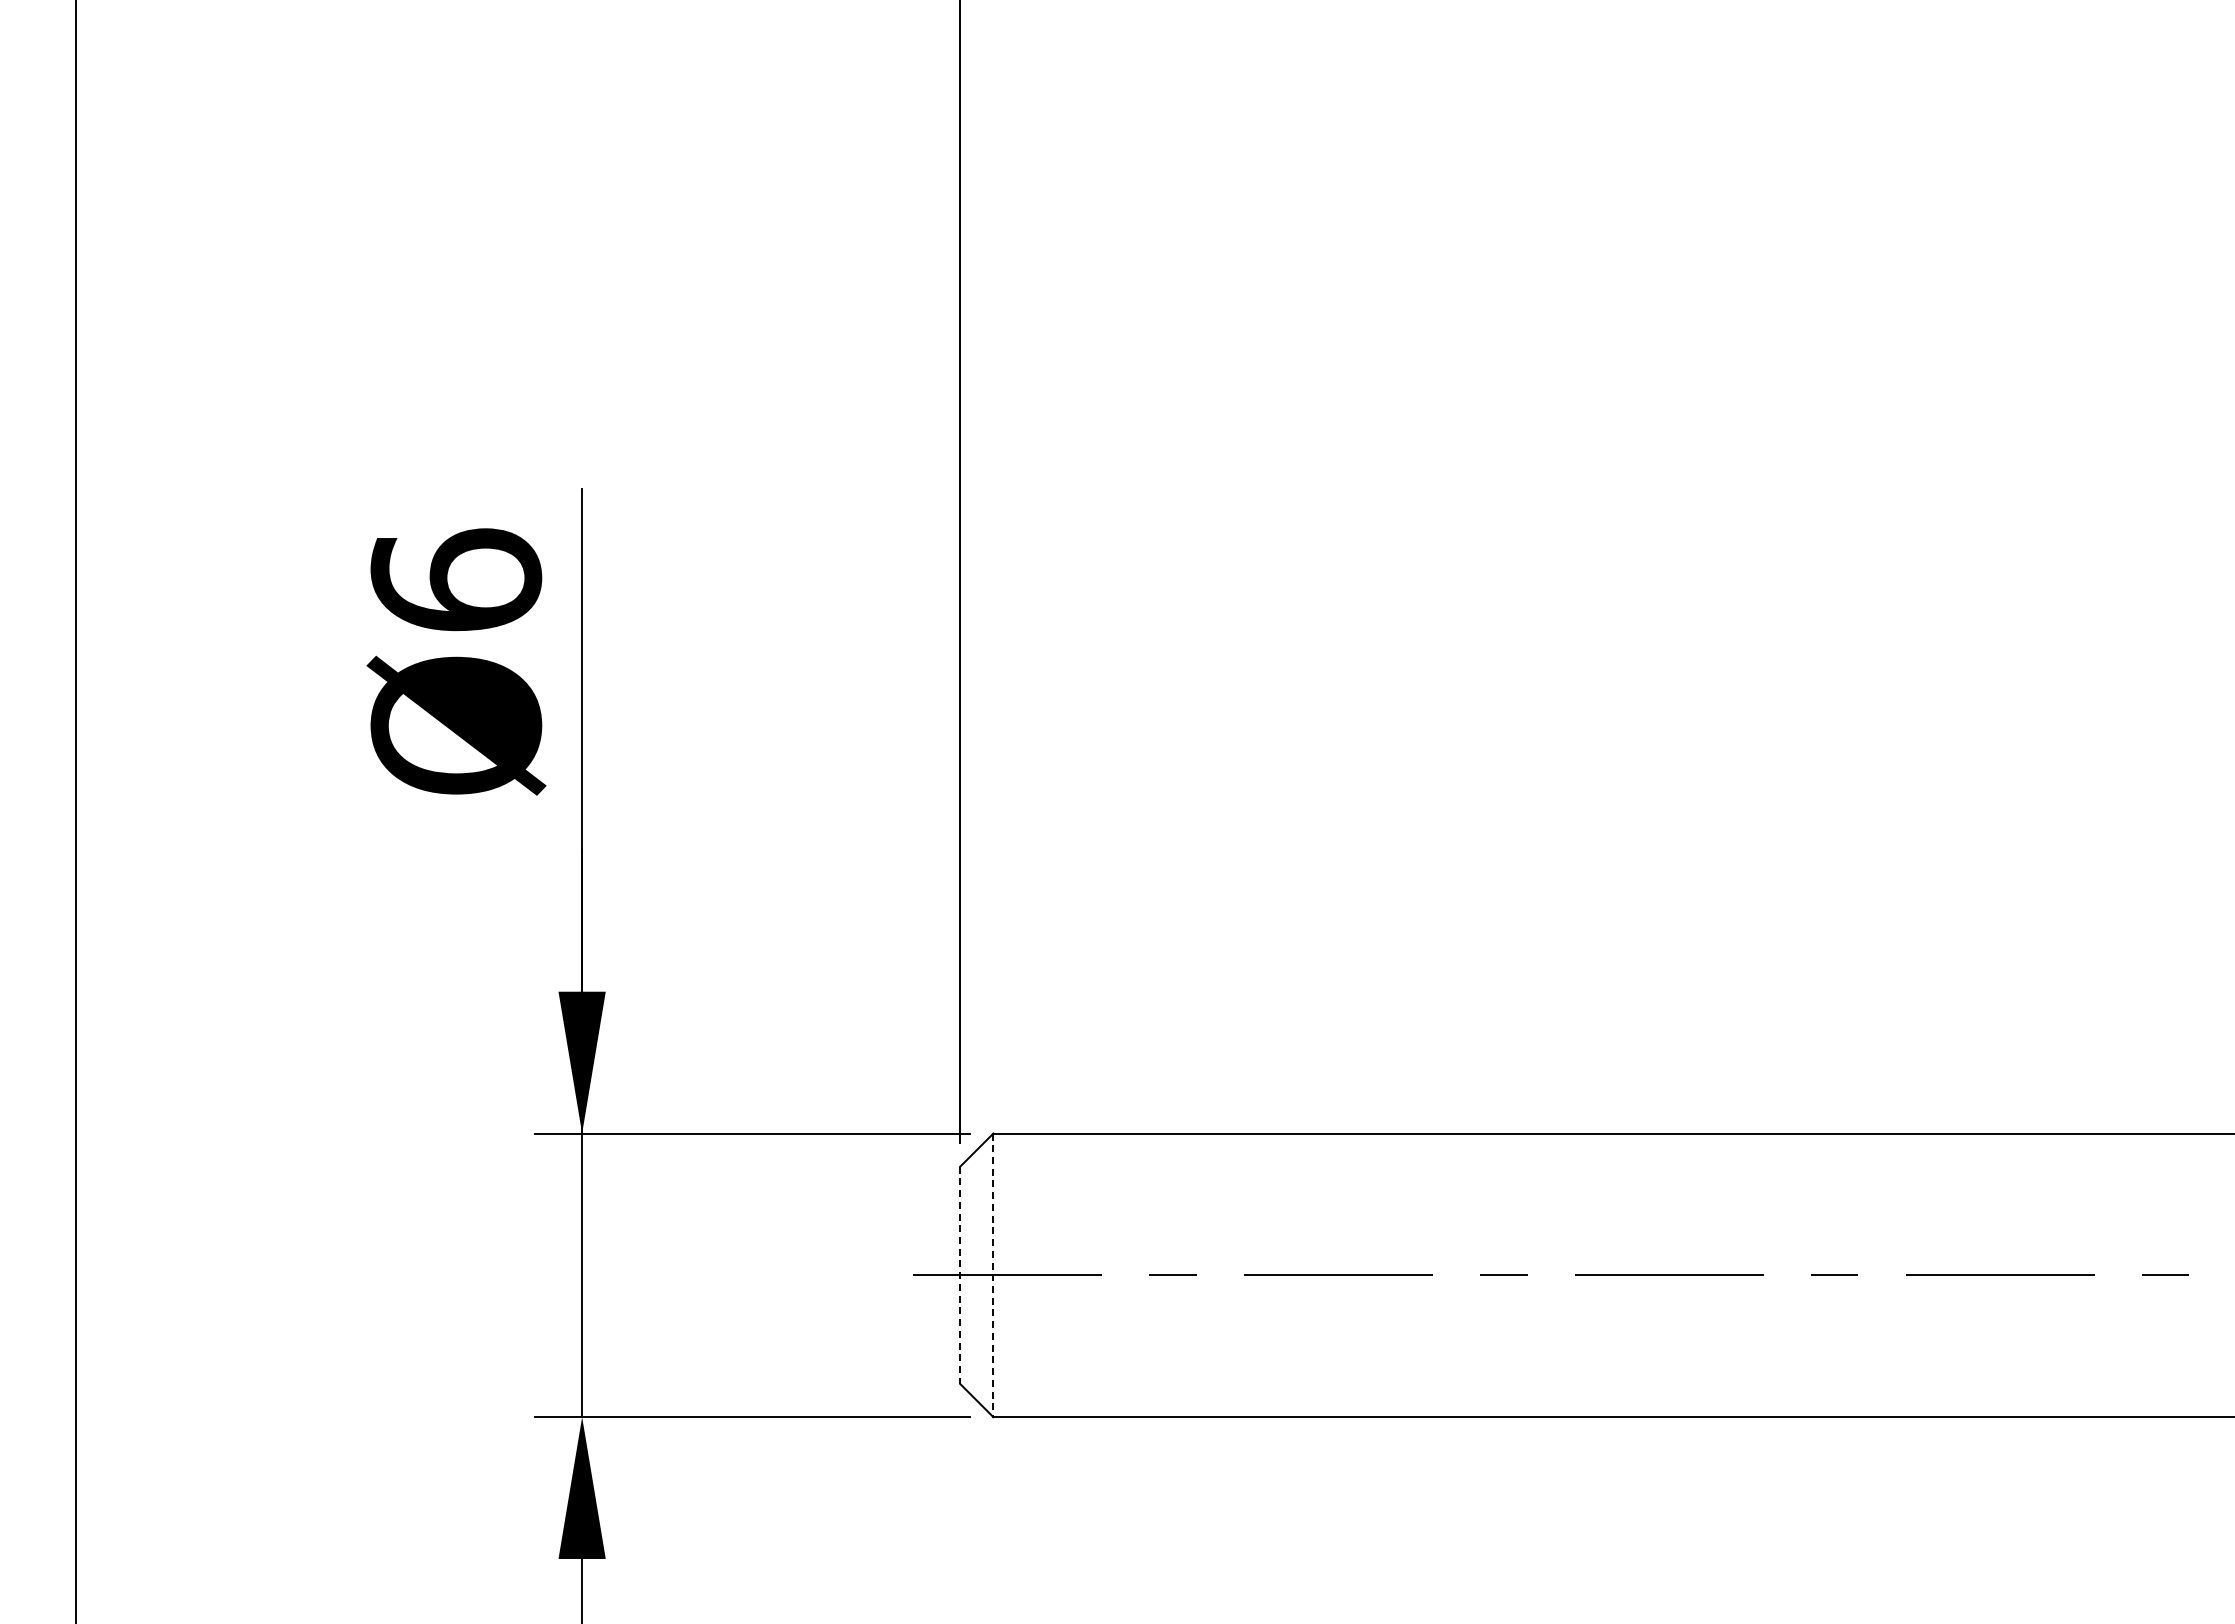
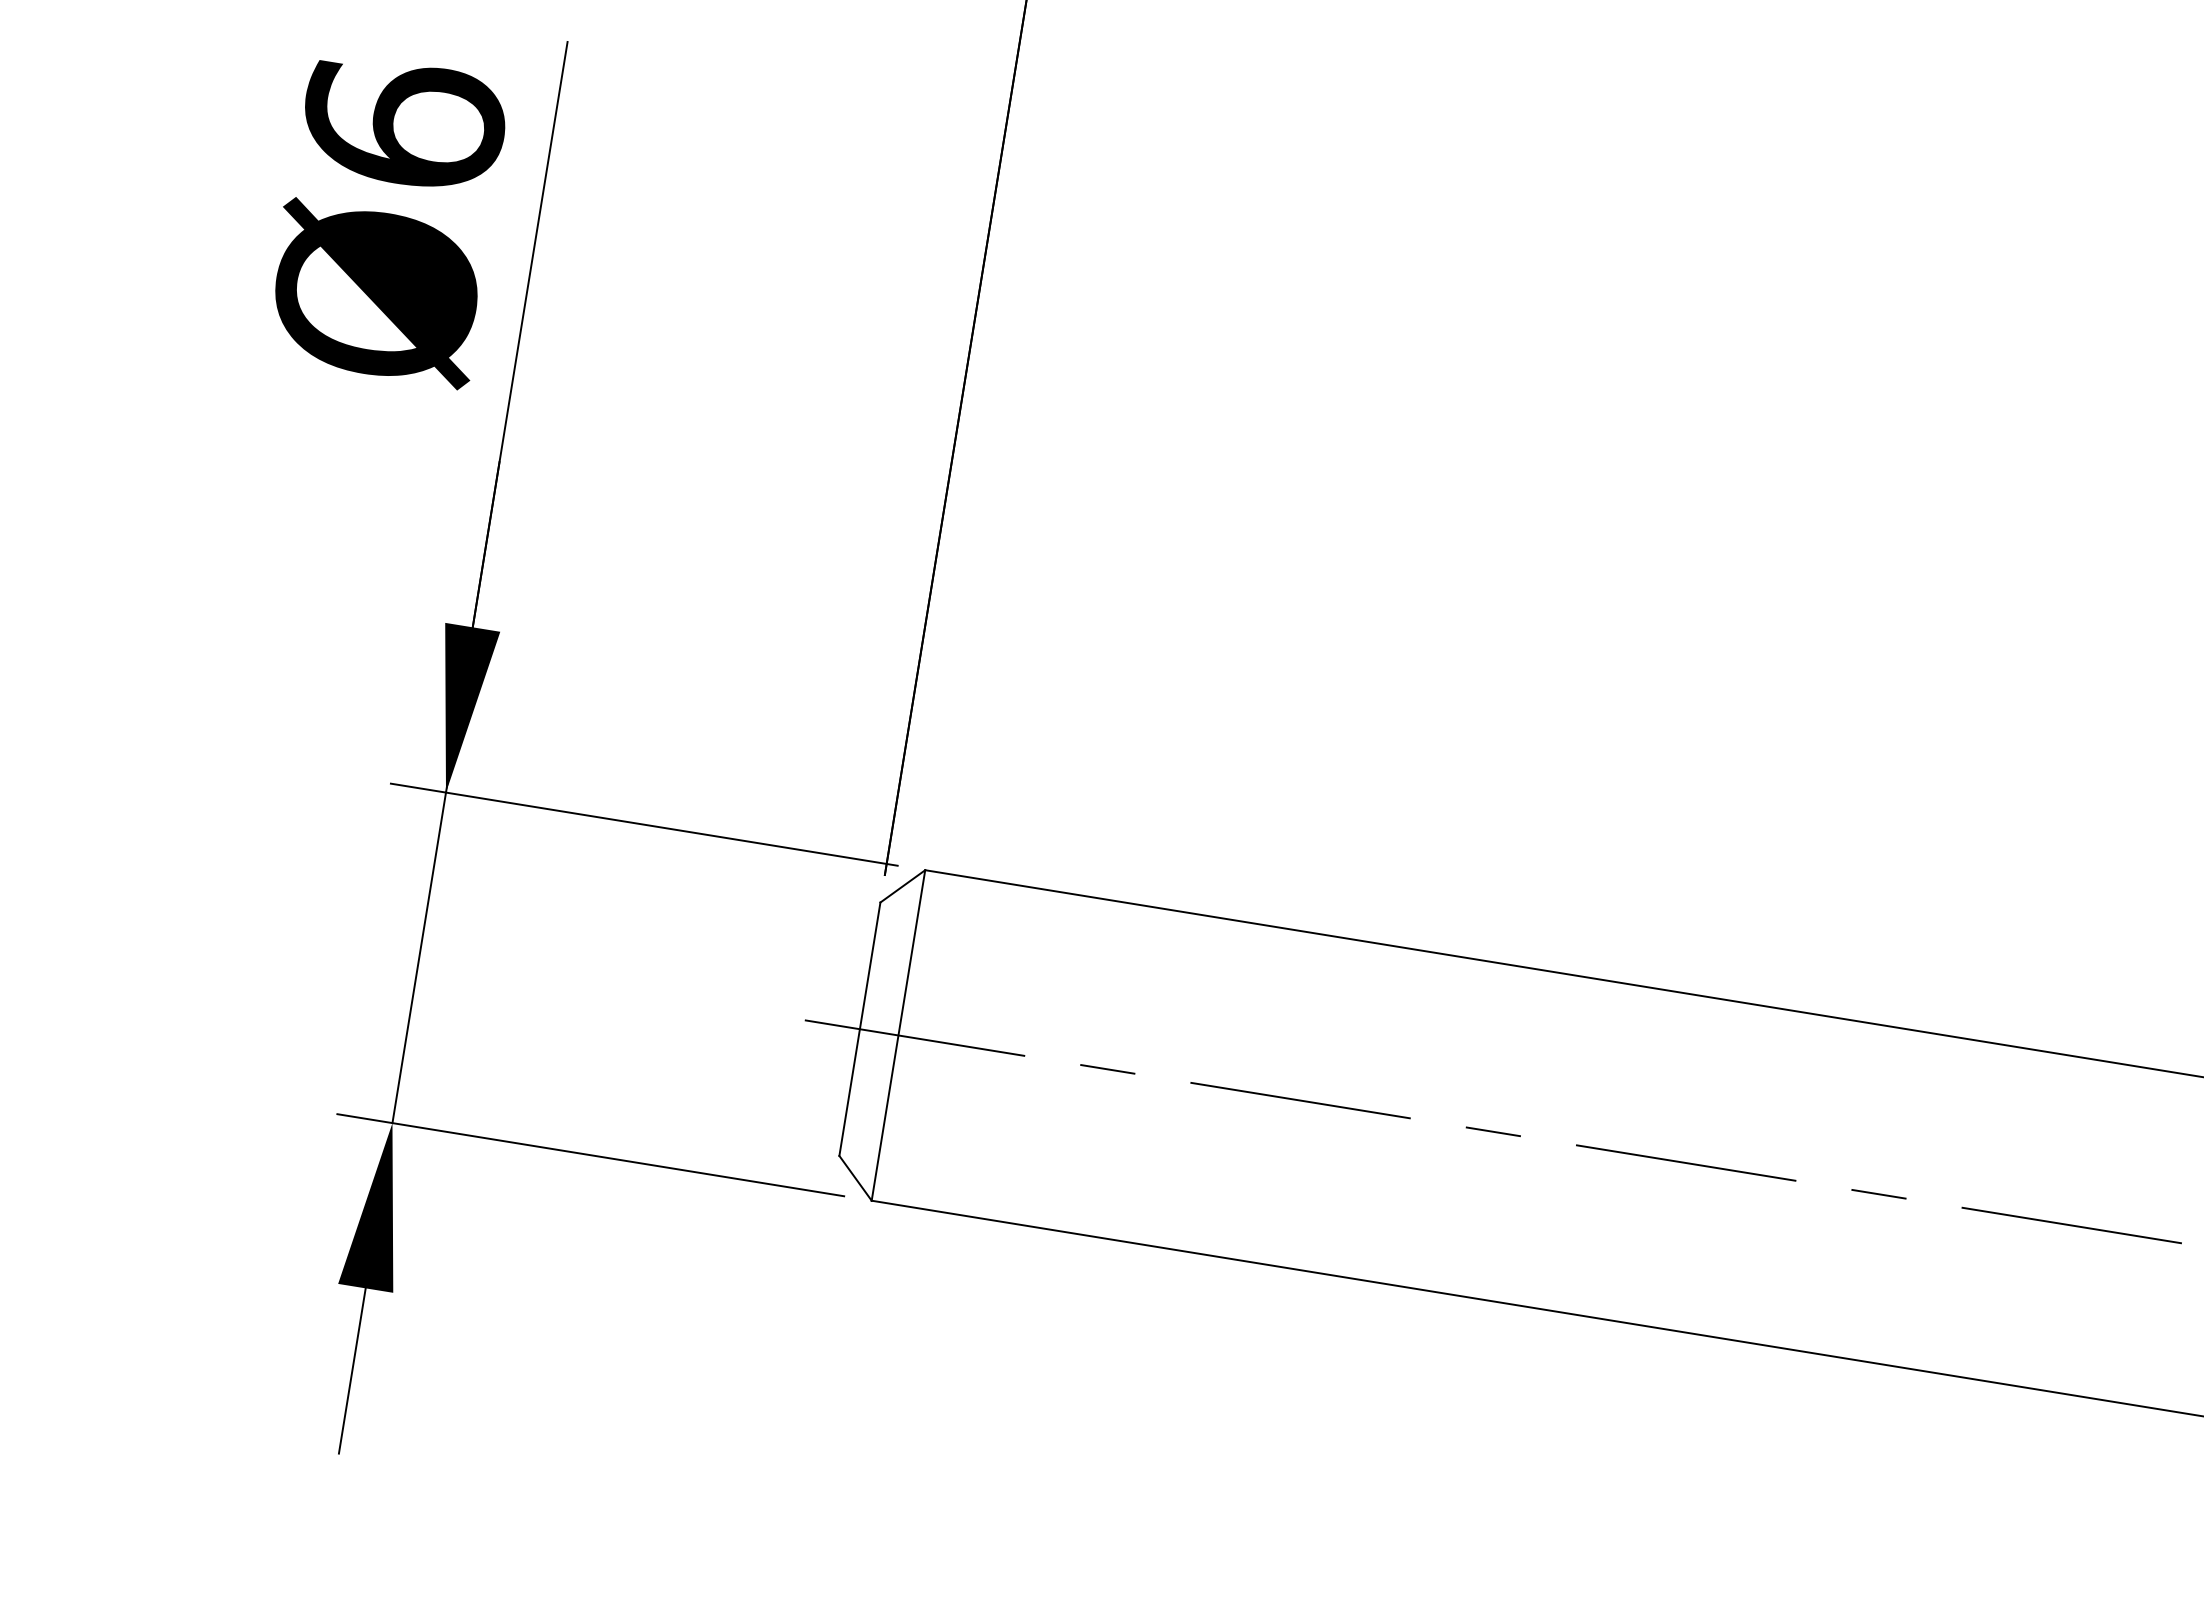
line: (960, 1275) -> (860, 1029), dashed -> solid
line: (993, 1275) -> (898, 1035), dashed -> solid

